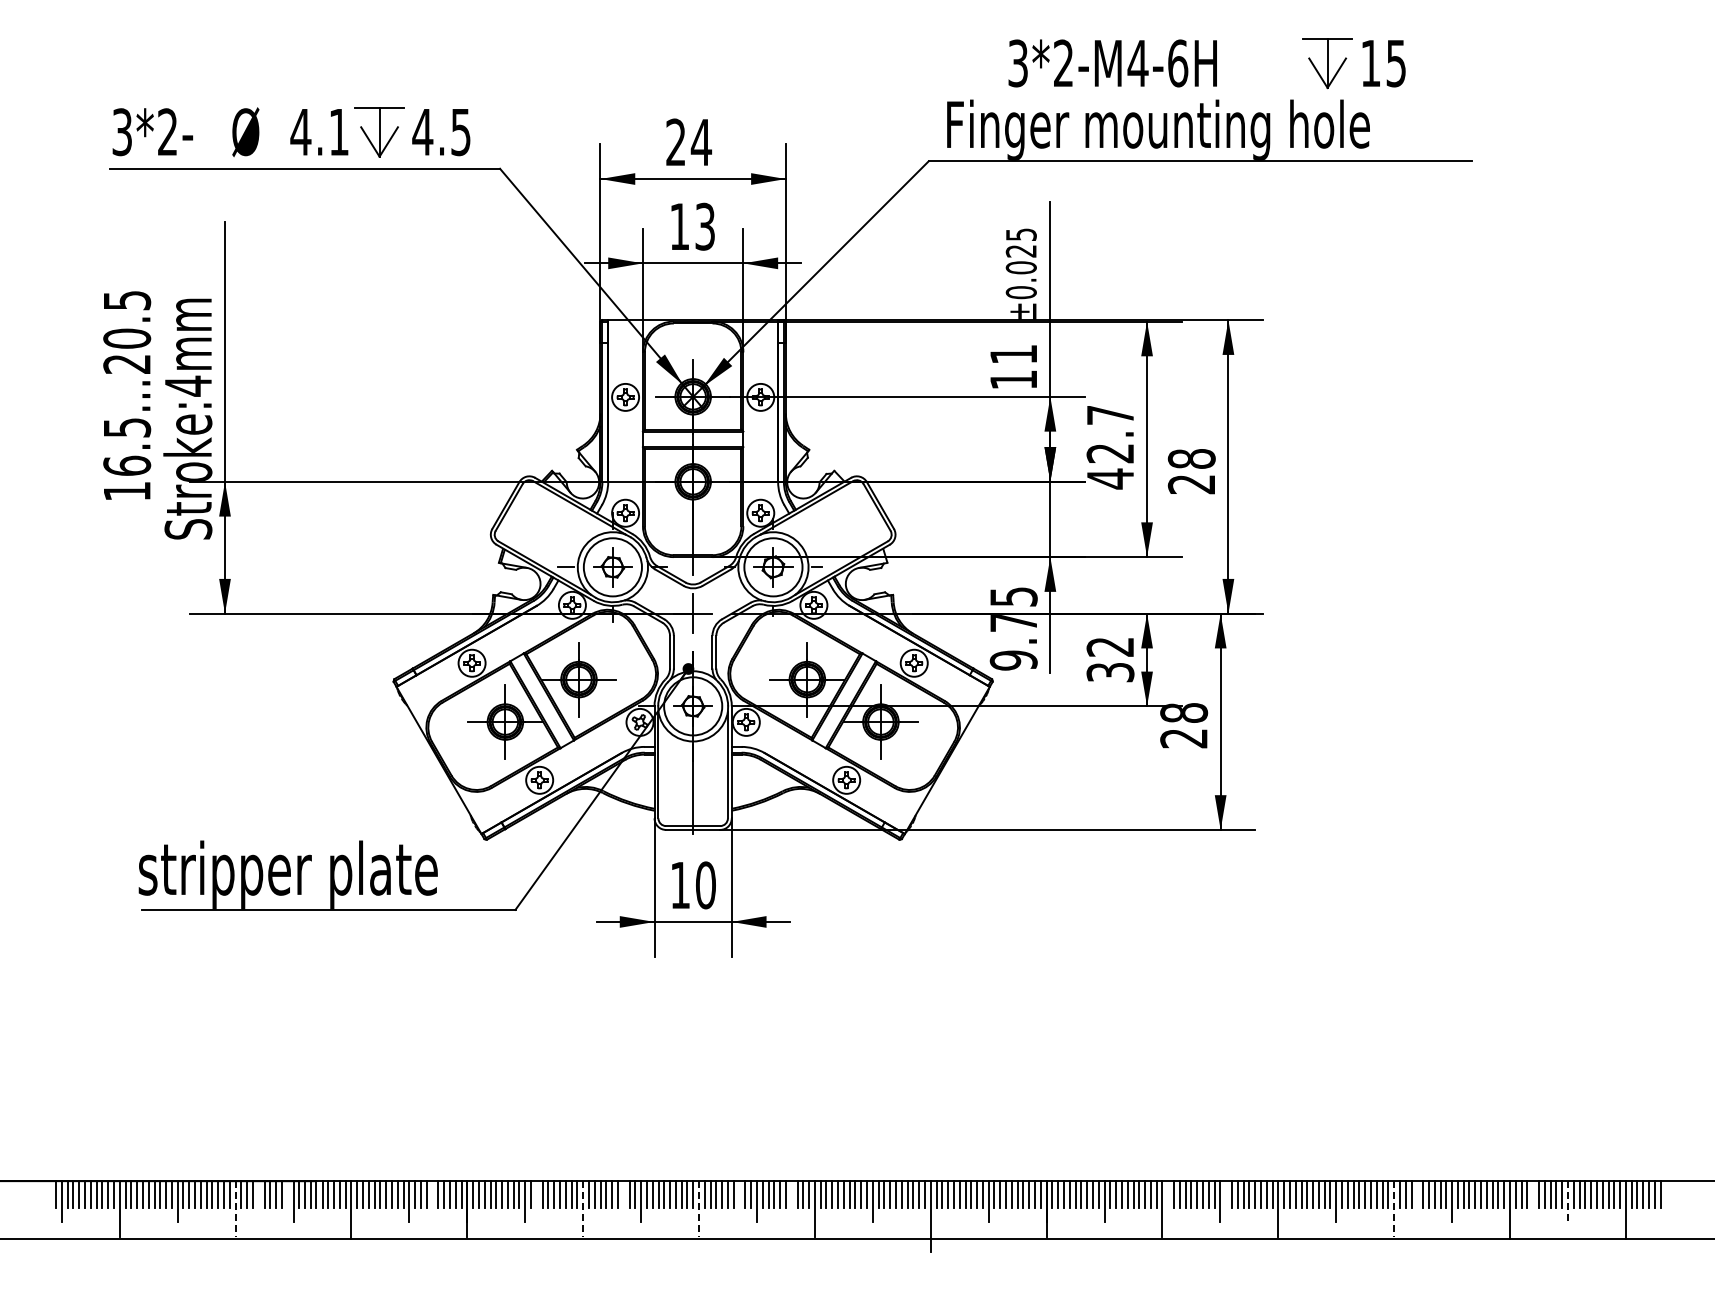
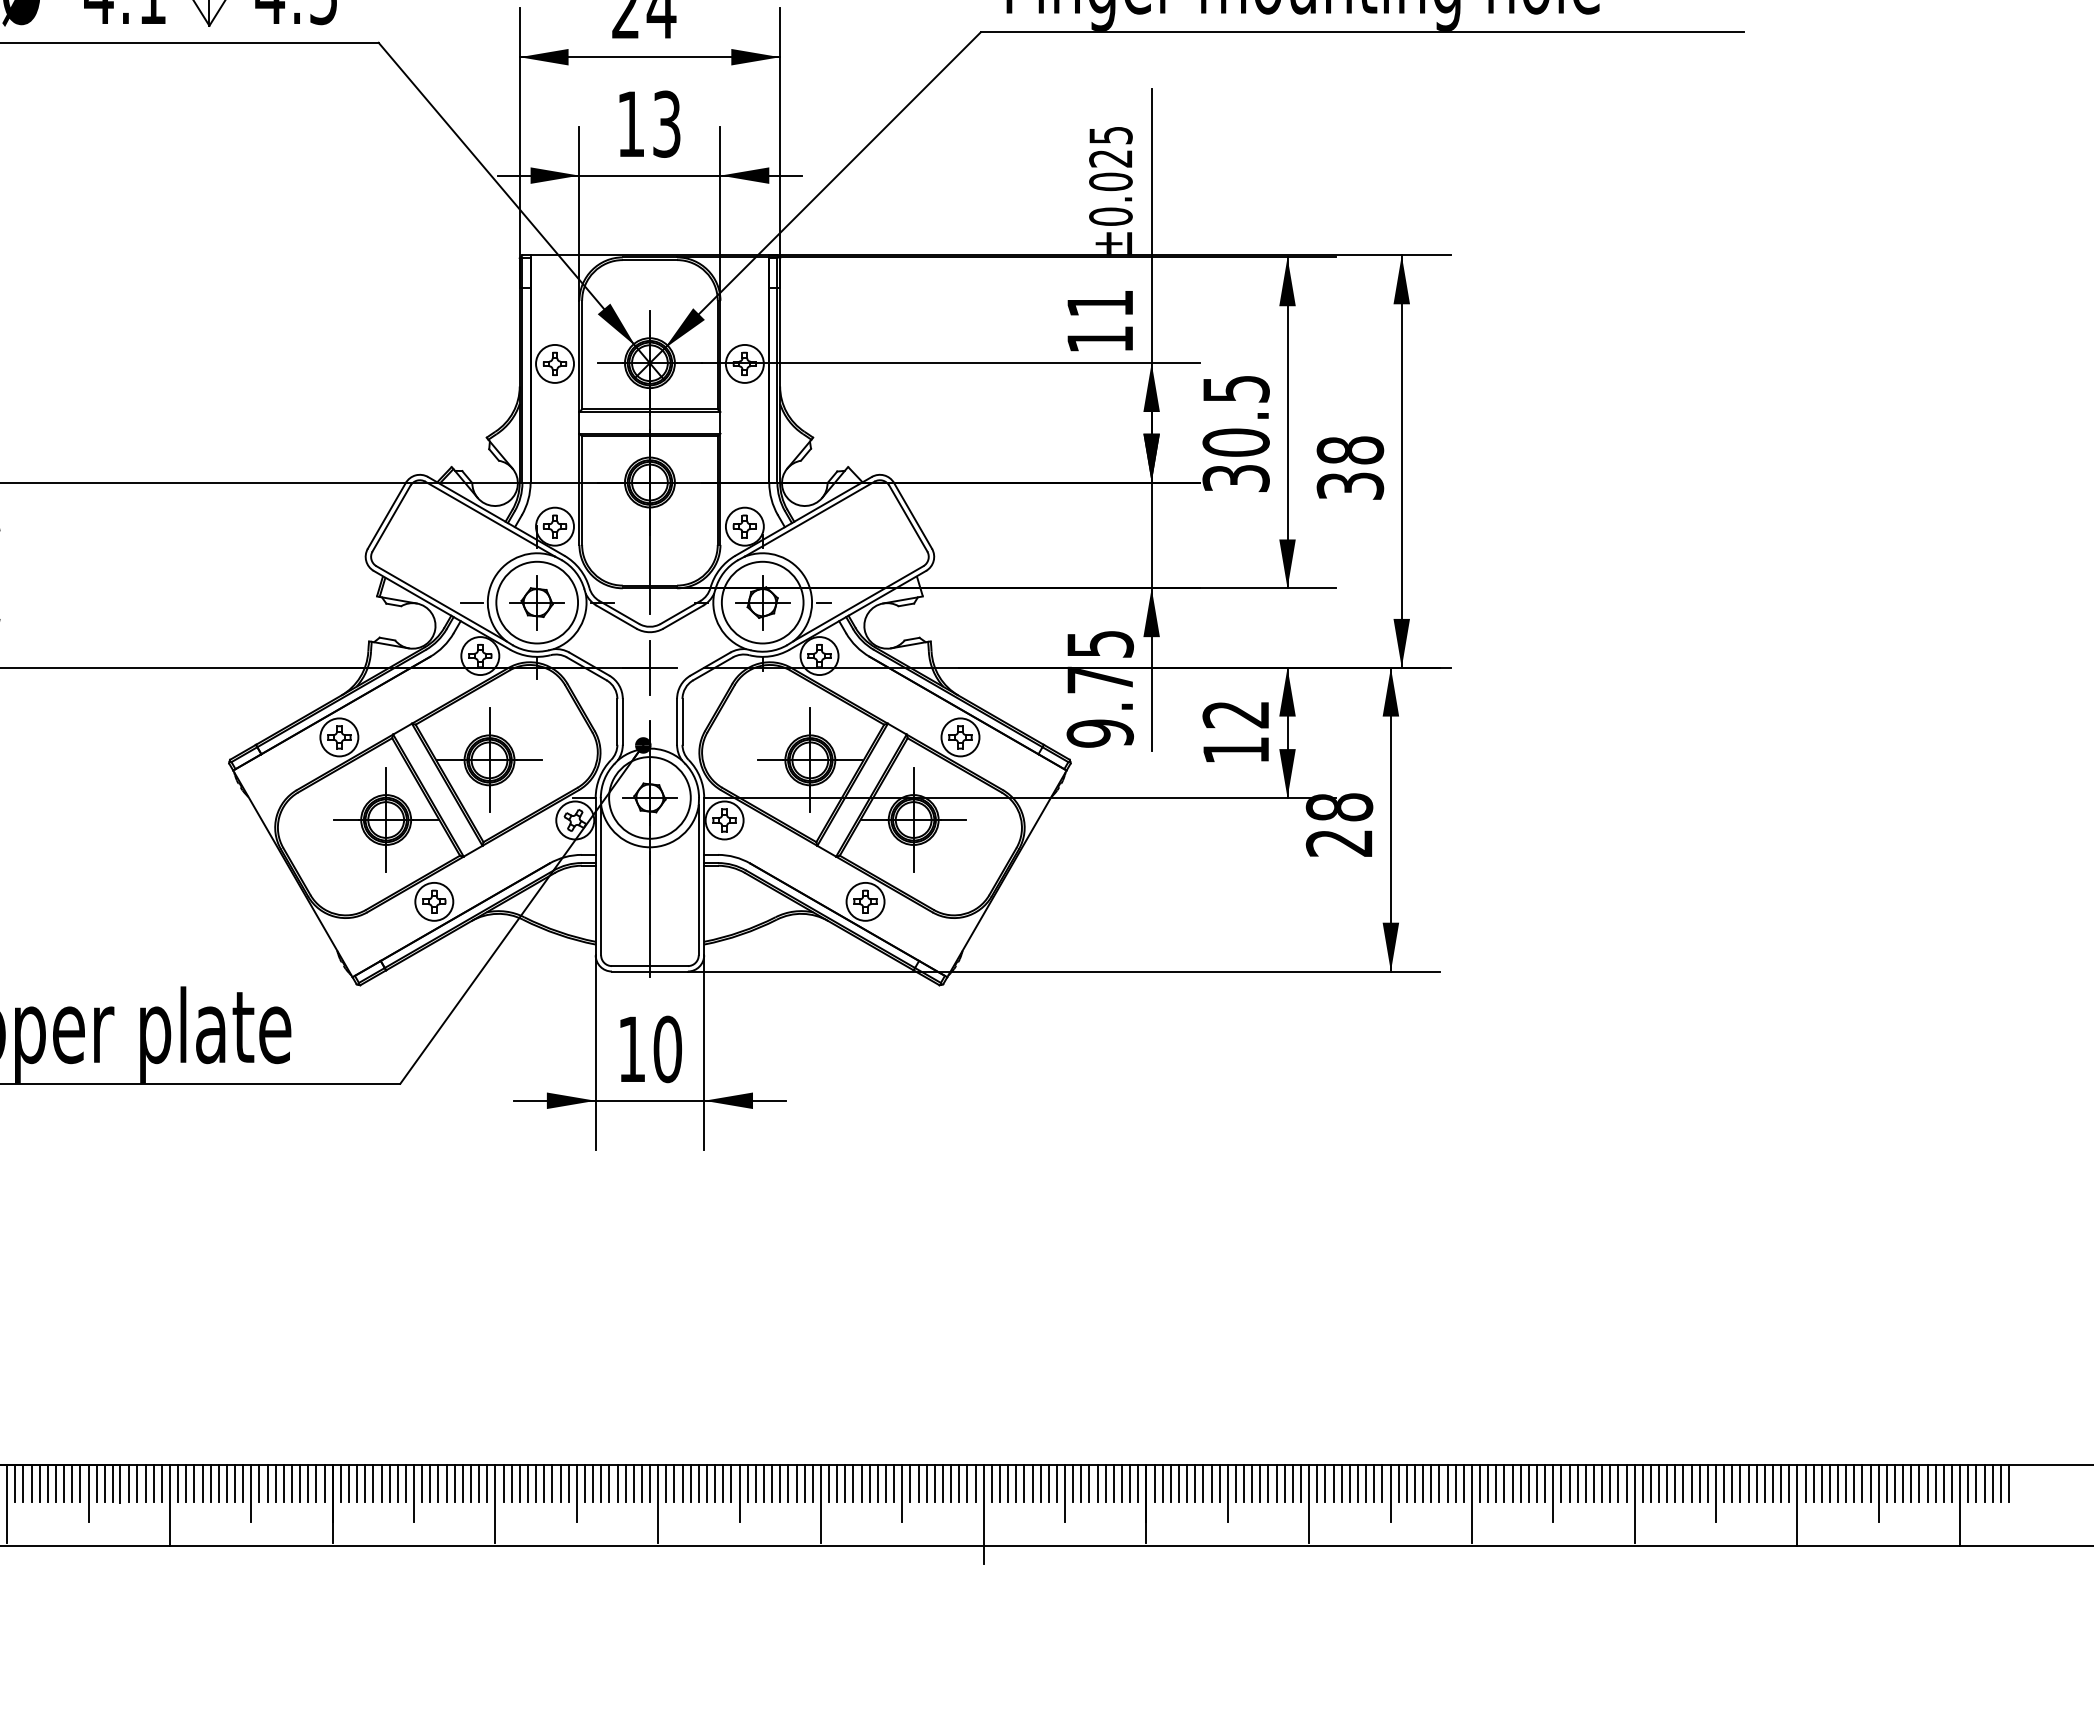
text: (1110, 447) -> (1236, 434), 42.7 -> 30.5
text: (1191, 484) -> (1349, 486), 28 -> 38
text: (1110, 672) -> (1236, 750), 32 -> 12
line: (258, 1194) -> (39, 1483), added
line: (287, 1194) -> (80, 1483), added
line: (432, 1194) -> (283, 1483), added
line: (536, 1194) -> (429, 1483), added
line: (623, 1194) -> (552, 1483), added
line: (739, 1194) -> (715, 1483), added
line: (791, 1194) -> (788, 1483), added
line: (1168, 1194) -> (1317, 1483), added
line: (1226, 1194) -> (1399, 1483), added
line: (1417, 1194) -> (1667, 1483), added
line: (1533, 1194) -> (1830, 1483), added
line: (1567, 1201) -> (1878, 1493), dashed -> solid
line: (235, 1209) -> (7, 1504), dashed -> solid
line: (583, 1209) -> (495, 1504), dashed -> solid
line: (699, 1209) -> (658, 1504), dashed -> solid
line: (1394, 1209) -> (1635, 1504), dashed -> solid

